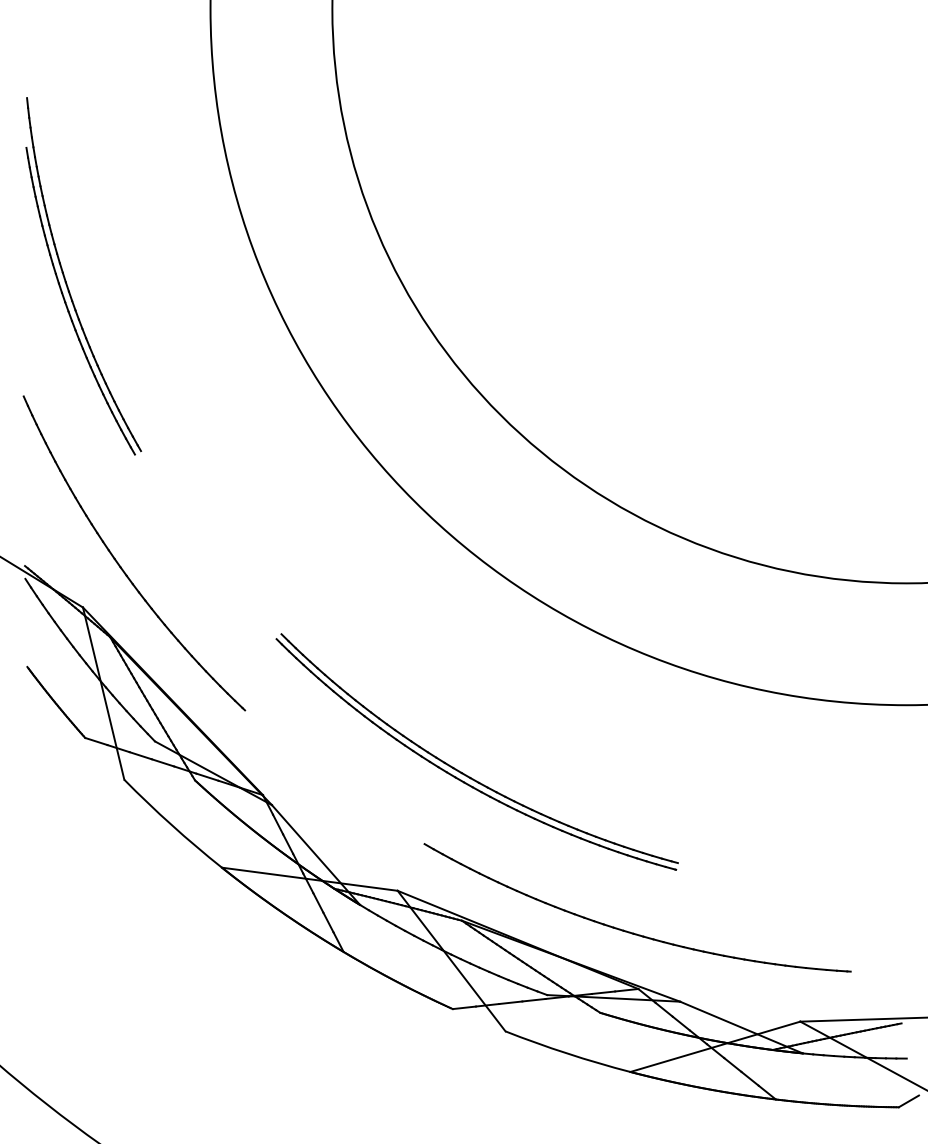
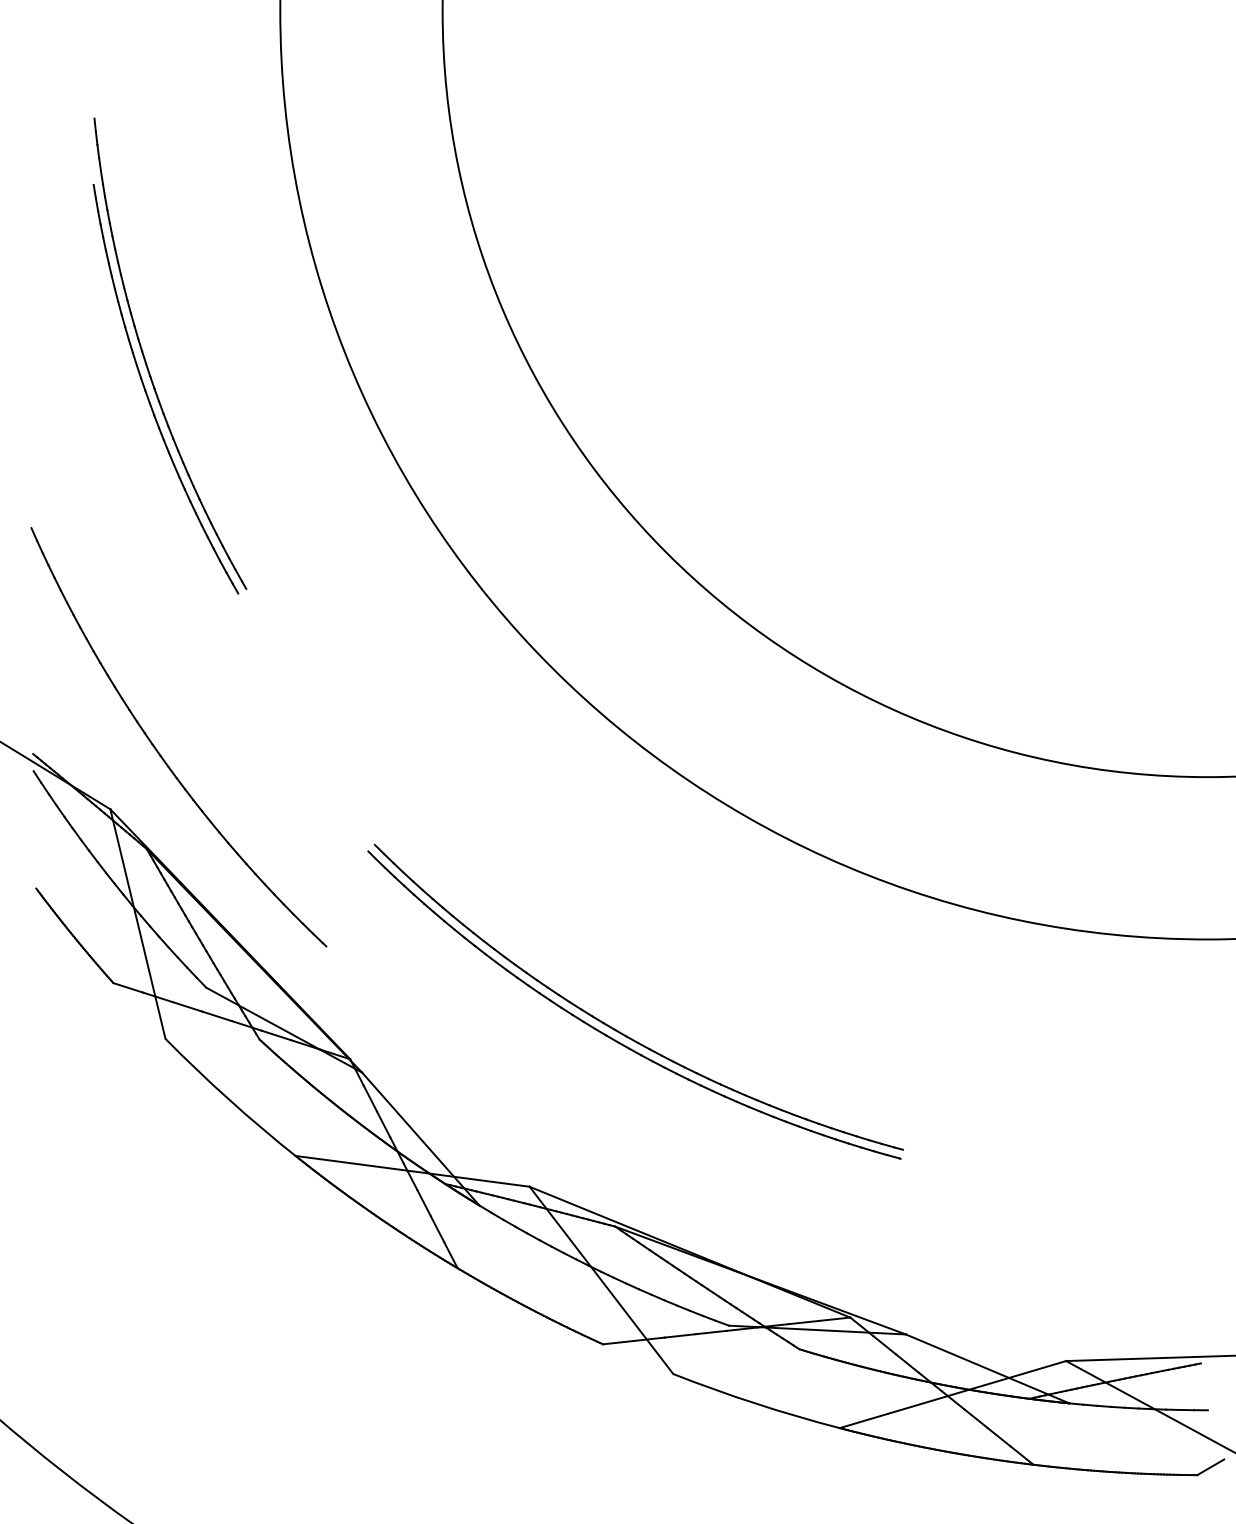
part: (66, 280) -> (147, 361), moved
part: (630, 931) -> (839, 1240), removed

